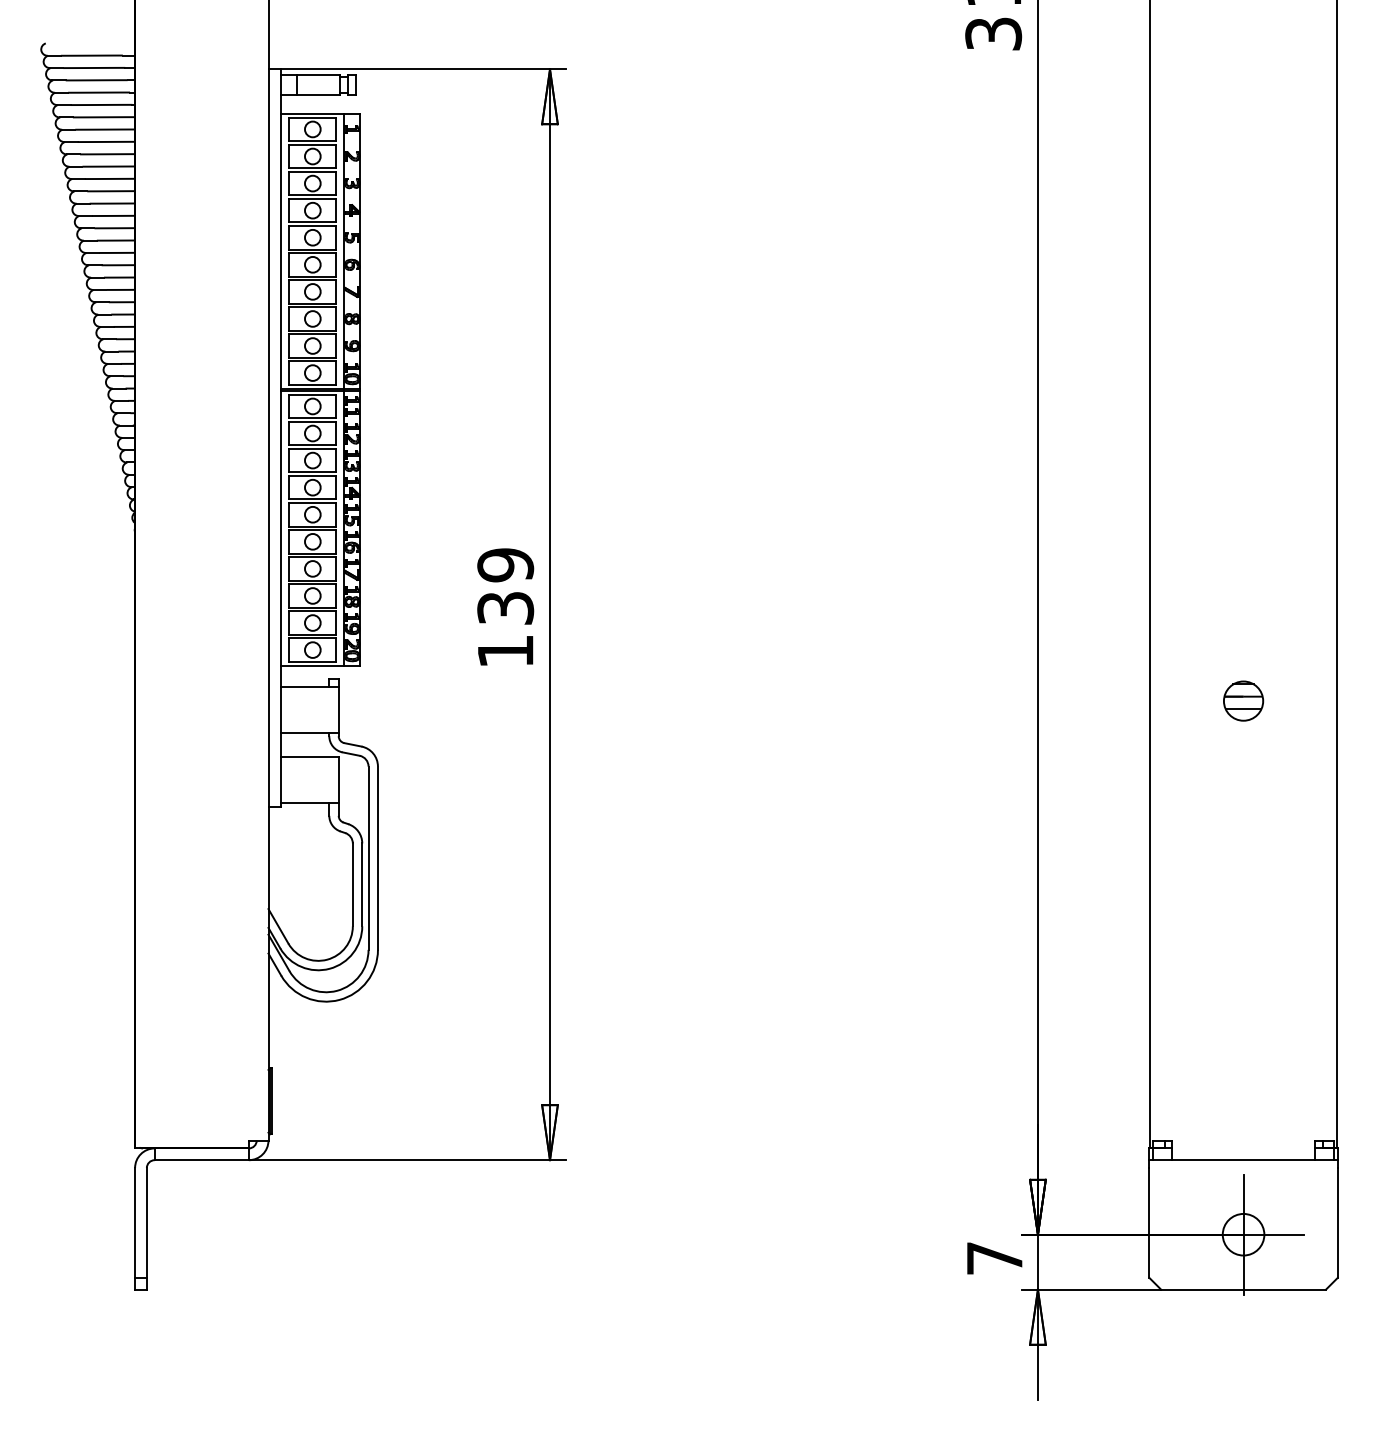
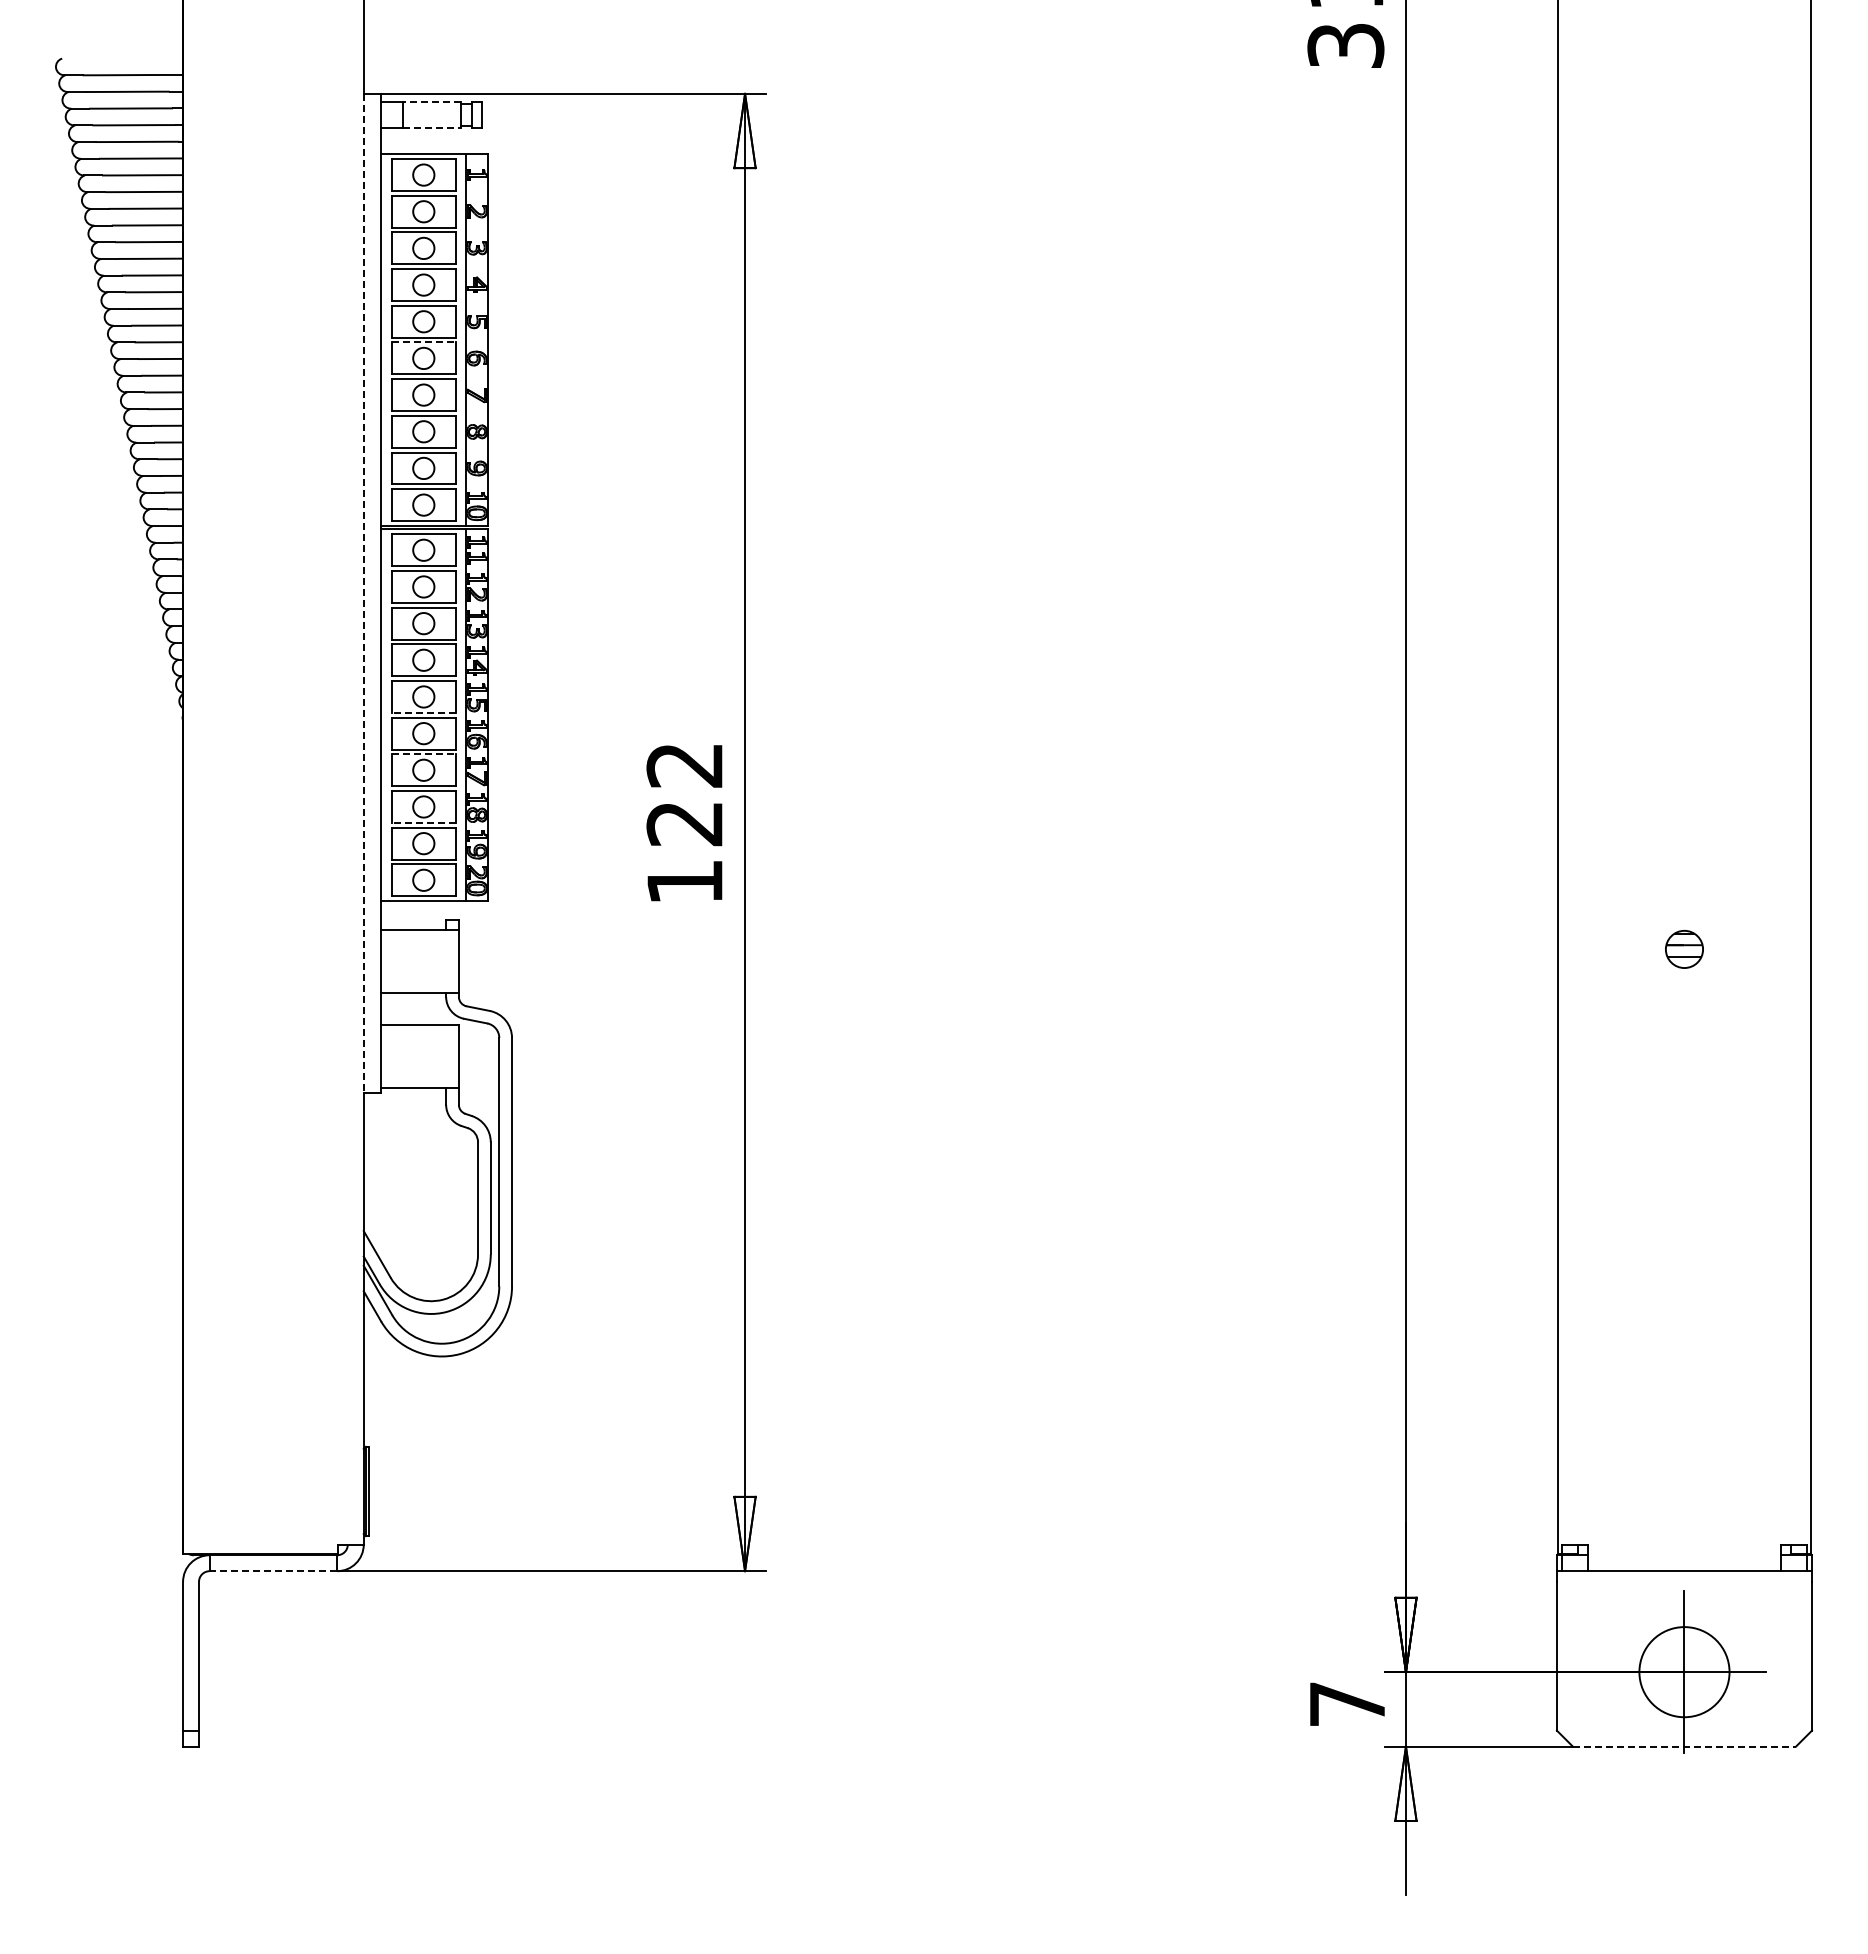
line: (318, 75) -> (431, 101), solid -> dashed
line: (319, 95) -> (432, 128), solid -> dashed
line: (312, 253) -> (423, 342), solid -> dashed
line: (268, 438) -> (363, 593), solid -> dashed
line: (312, 526) -> (423, 712), solid -> dashed
line: (312, 557) -> (423, 754), solid -> dashed
text: (505, 586) -> (684, 794), 139 -> 122
line: (312, 607) -> (423, 822), solid -> dashed
part: (1243, 701) -> (1684, 949), size x0.7
line: (201, 1160) -> (273, 1571), solid -> dashed
circle: (1243, 1234) -> (1684, 1672), size x1.6
line: (1243, 1289) -> (1684, 1746), solid -> dashed

